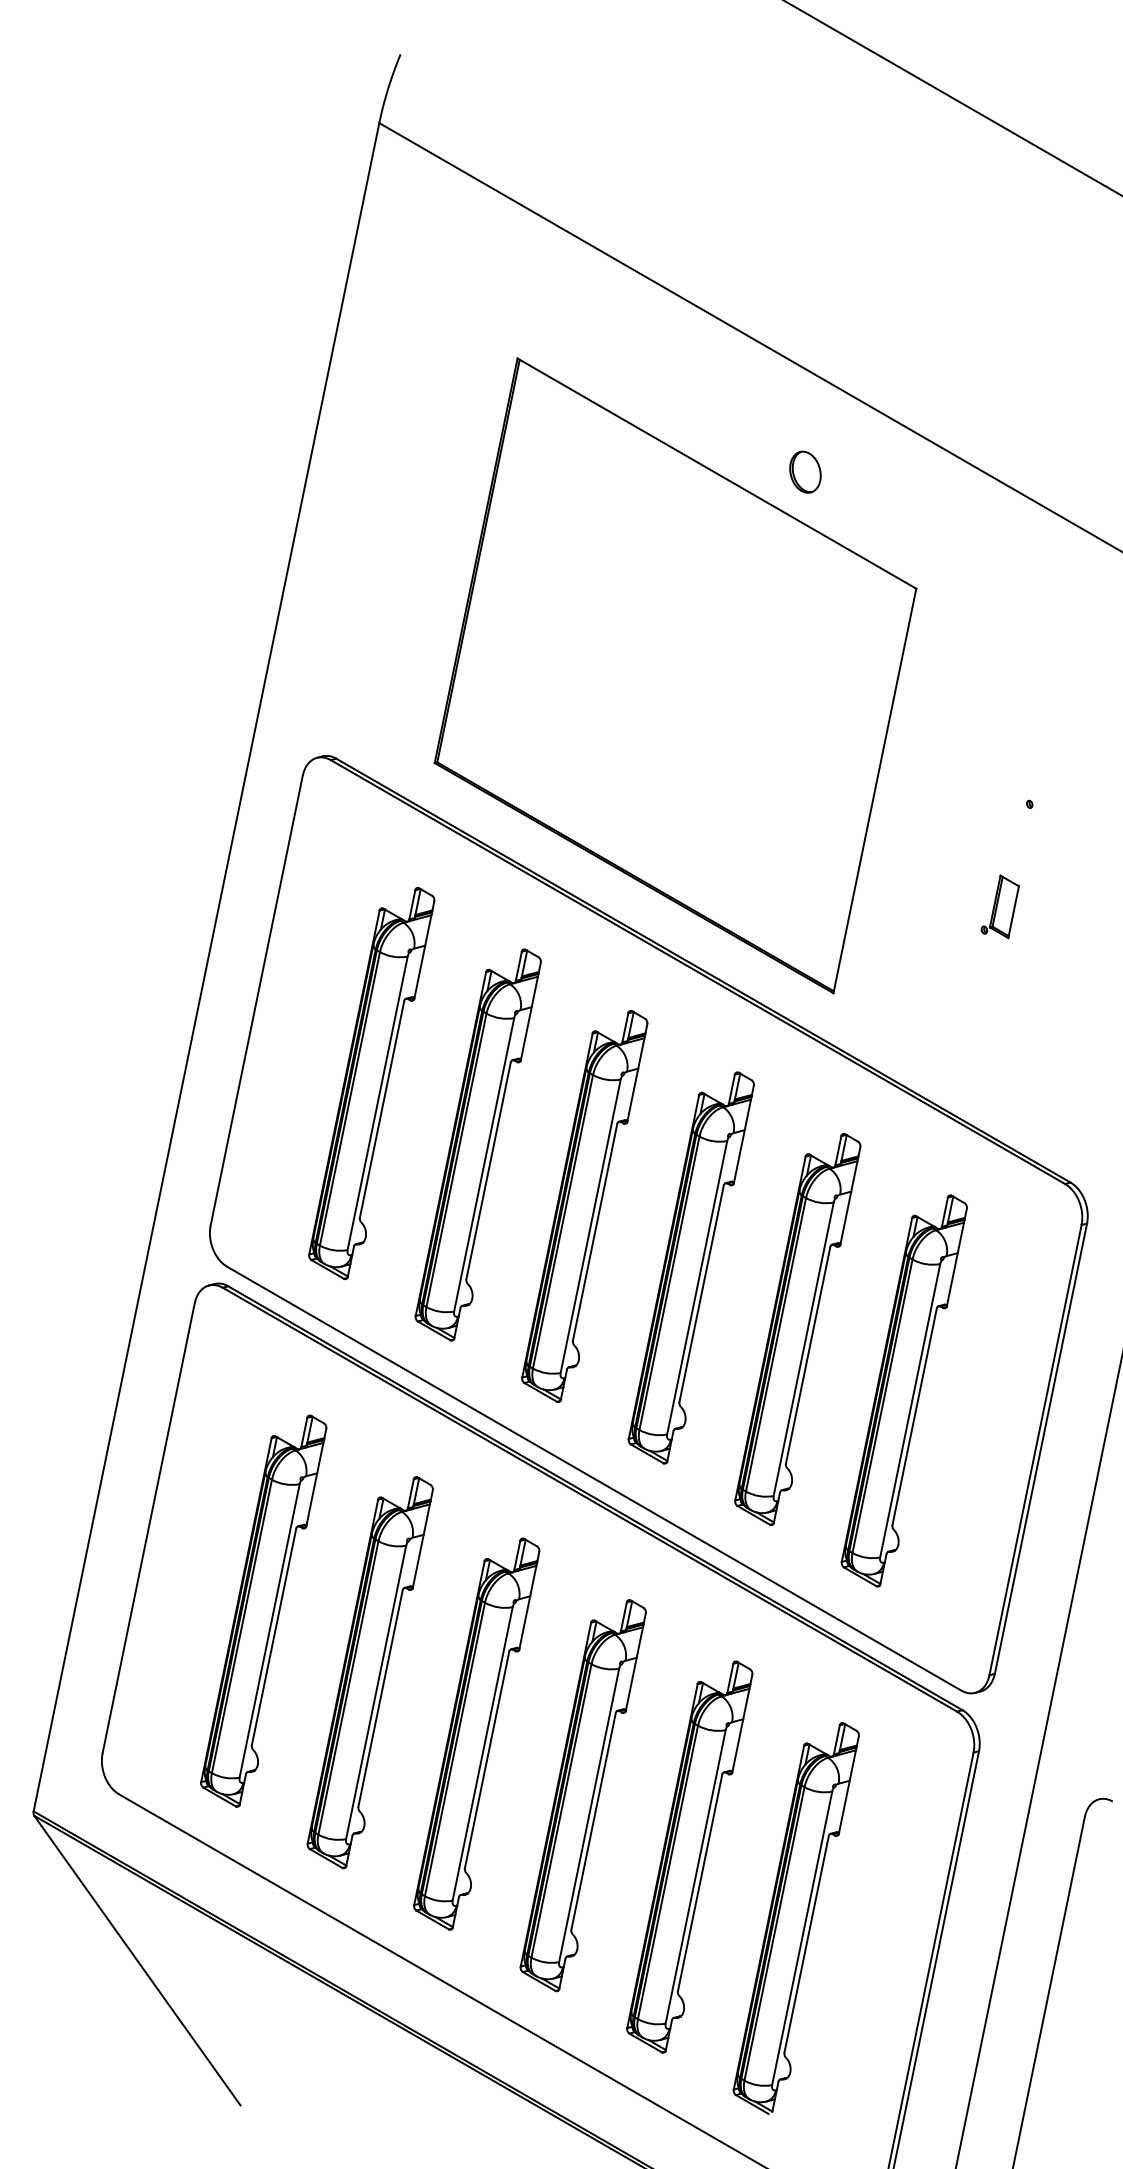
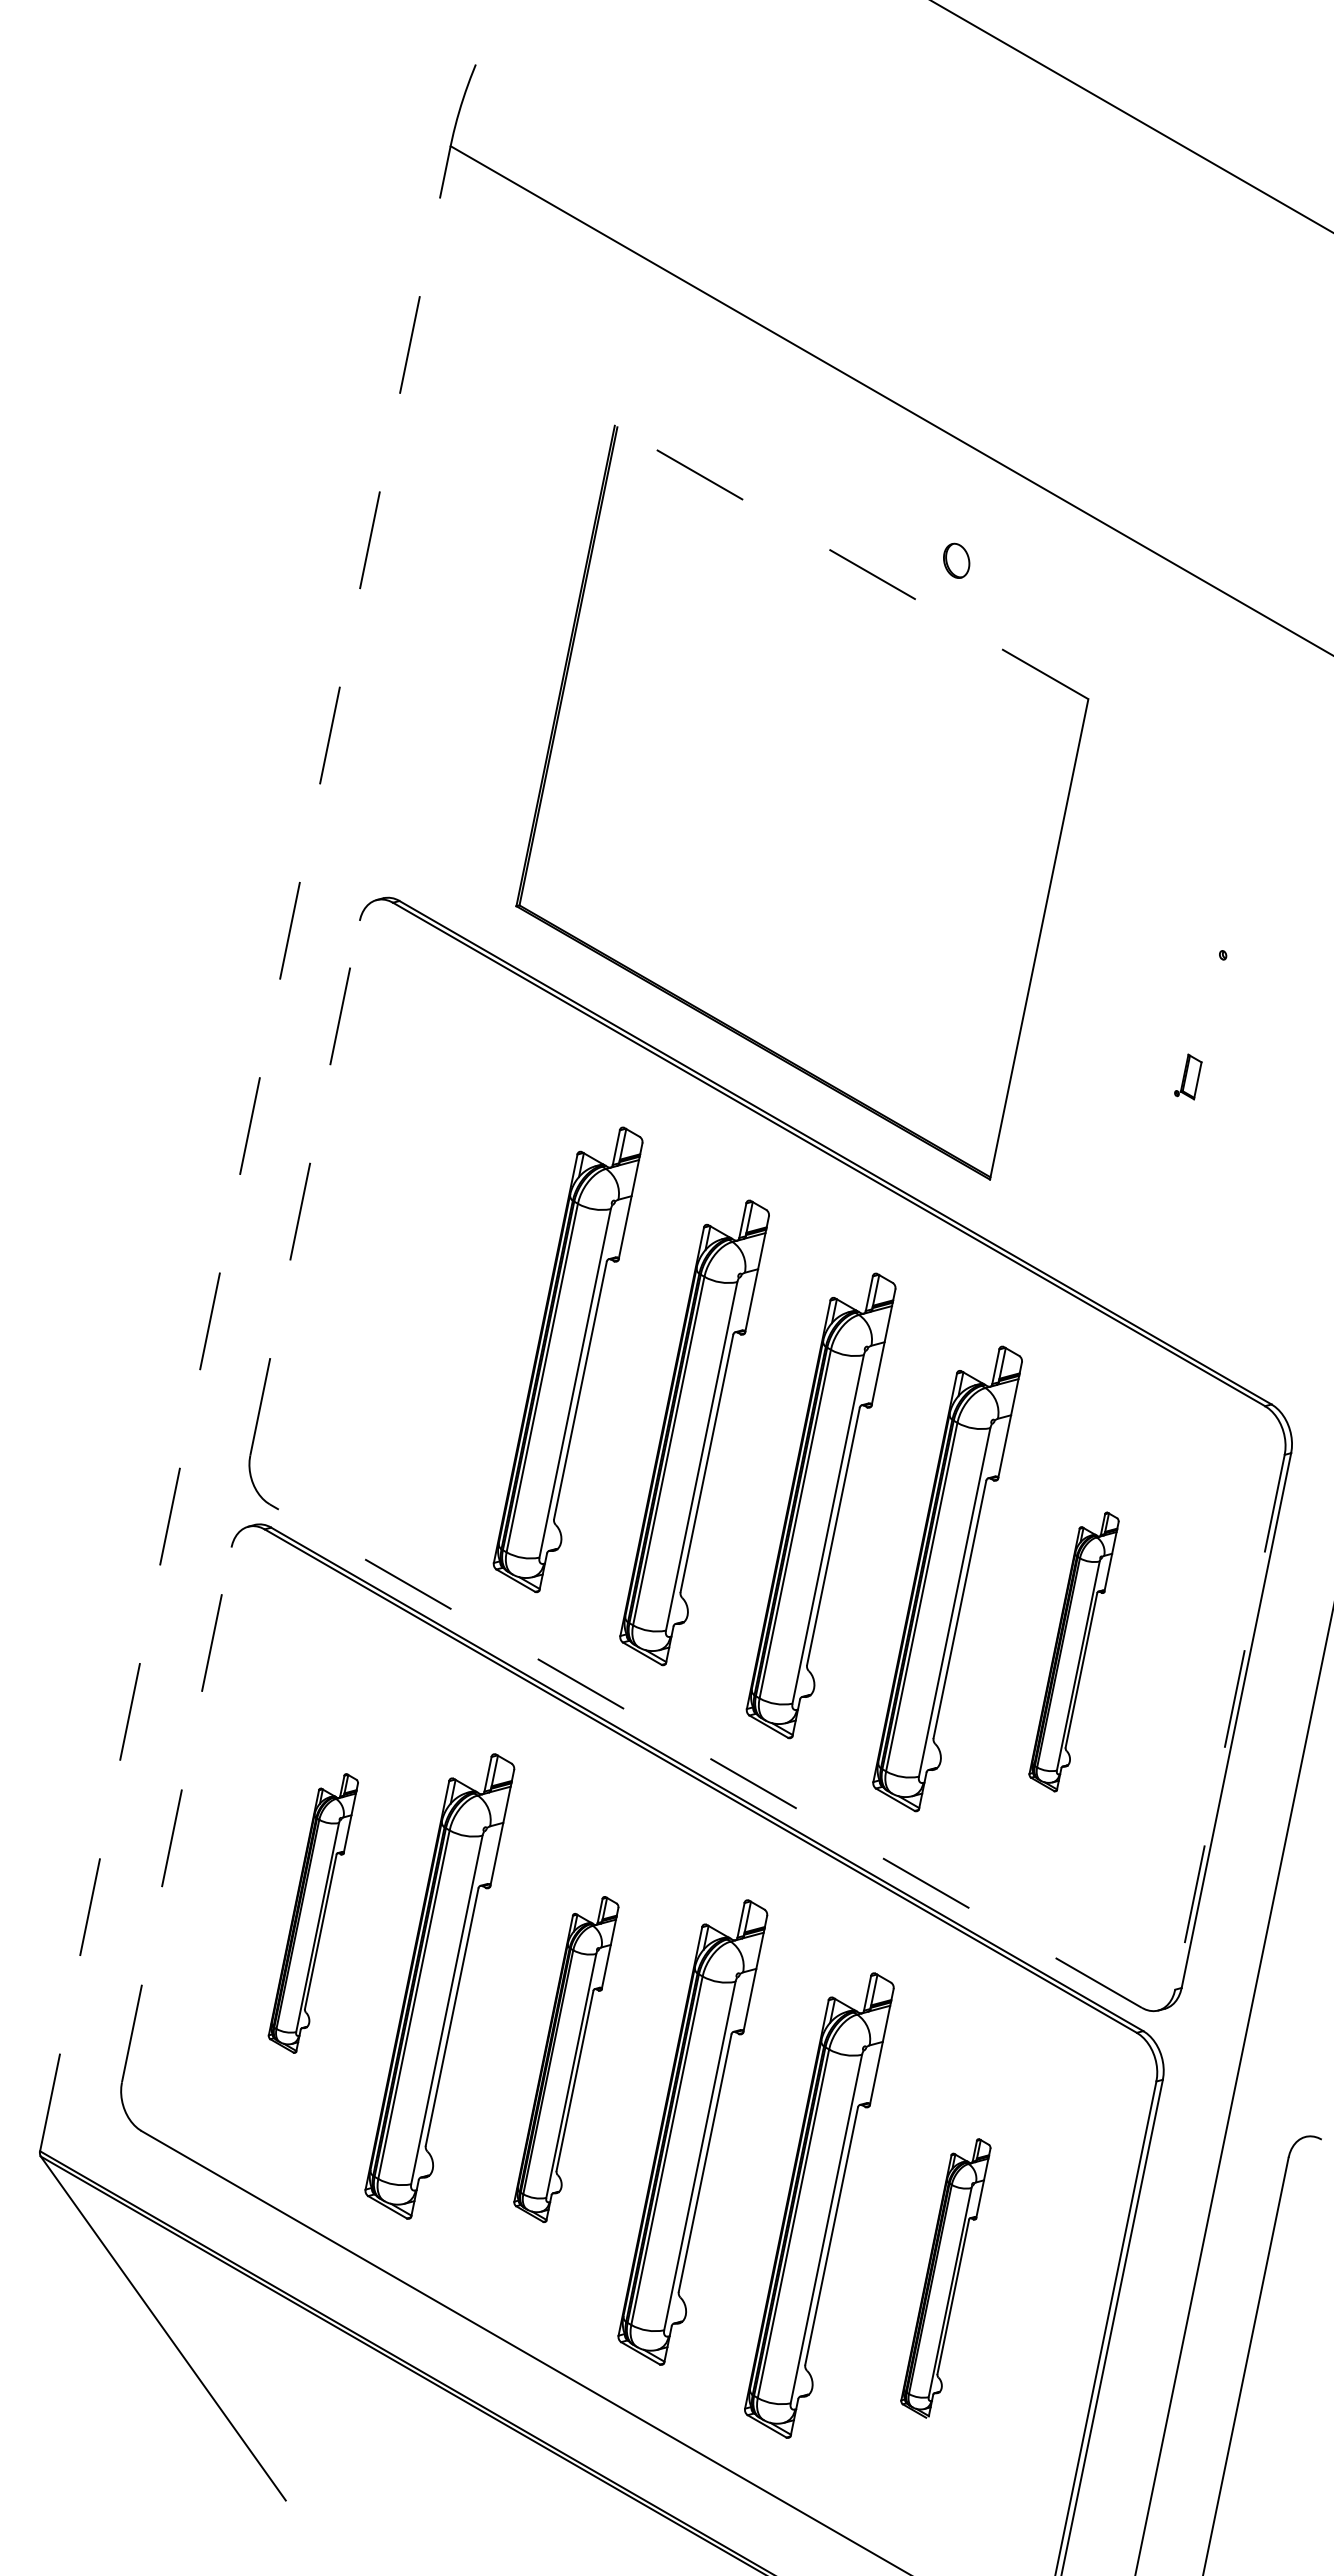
part: (805, 471) -> (956, 560), size x0.7
line: (716, 473) -> (851, 562), solid -> dashed
part: (1000, 906) -> (1188, 1076), size x0.6
line: (206, 967) -> (245, 1148), solid -> dashed
line: (257, 1000) -> (305, 1188), solid -> dashed
part: (371, 1083) -> (441, 1286), removed
part: (903, 1390) -> (1073, 1651), size x0.6
line: (1035, 1450) -> (1229, 1722), solid -> dashed
line: (593, 1478) -> (705, 1755), solid -> dashed
line: (148, 1527) -> (176, 1814), solid -> dashed
part: (263, 1611) -> (313, 1913), size x0.6
part: (476, 1734) -> (566, 2059), size x0.7
part: (795, 1918) -> (945, 2278), size x0.6

